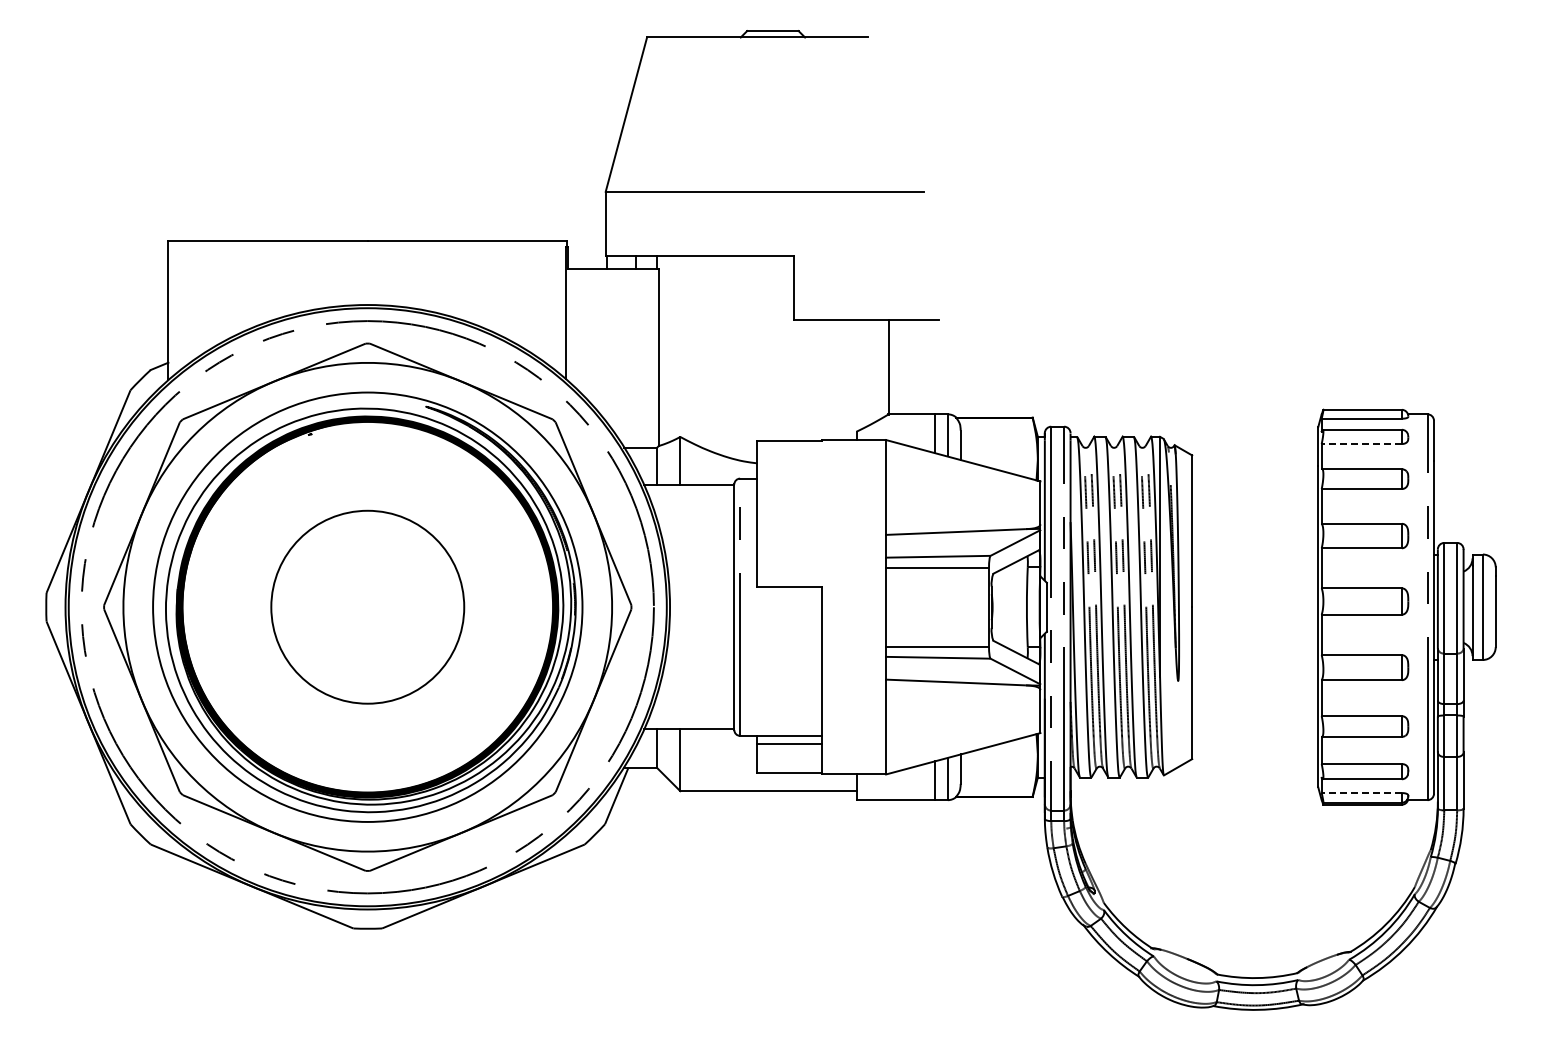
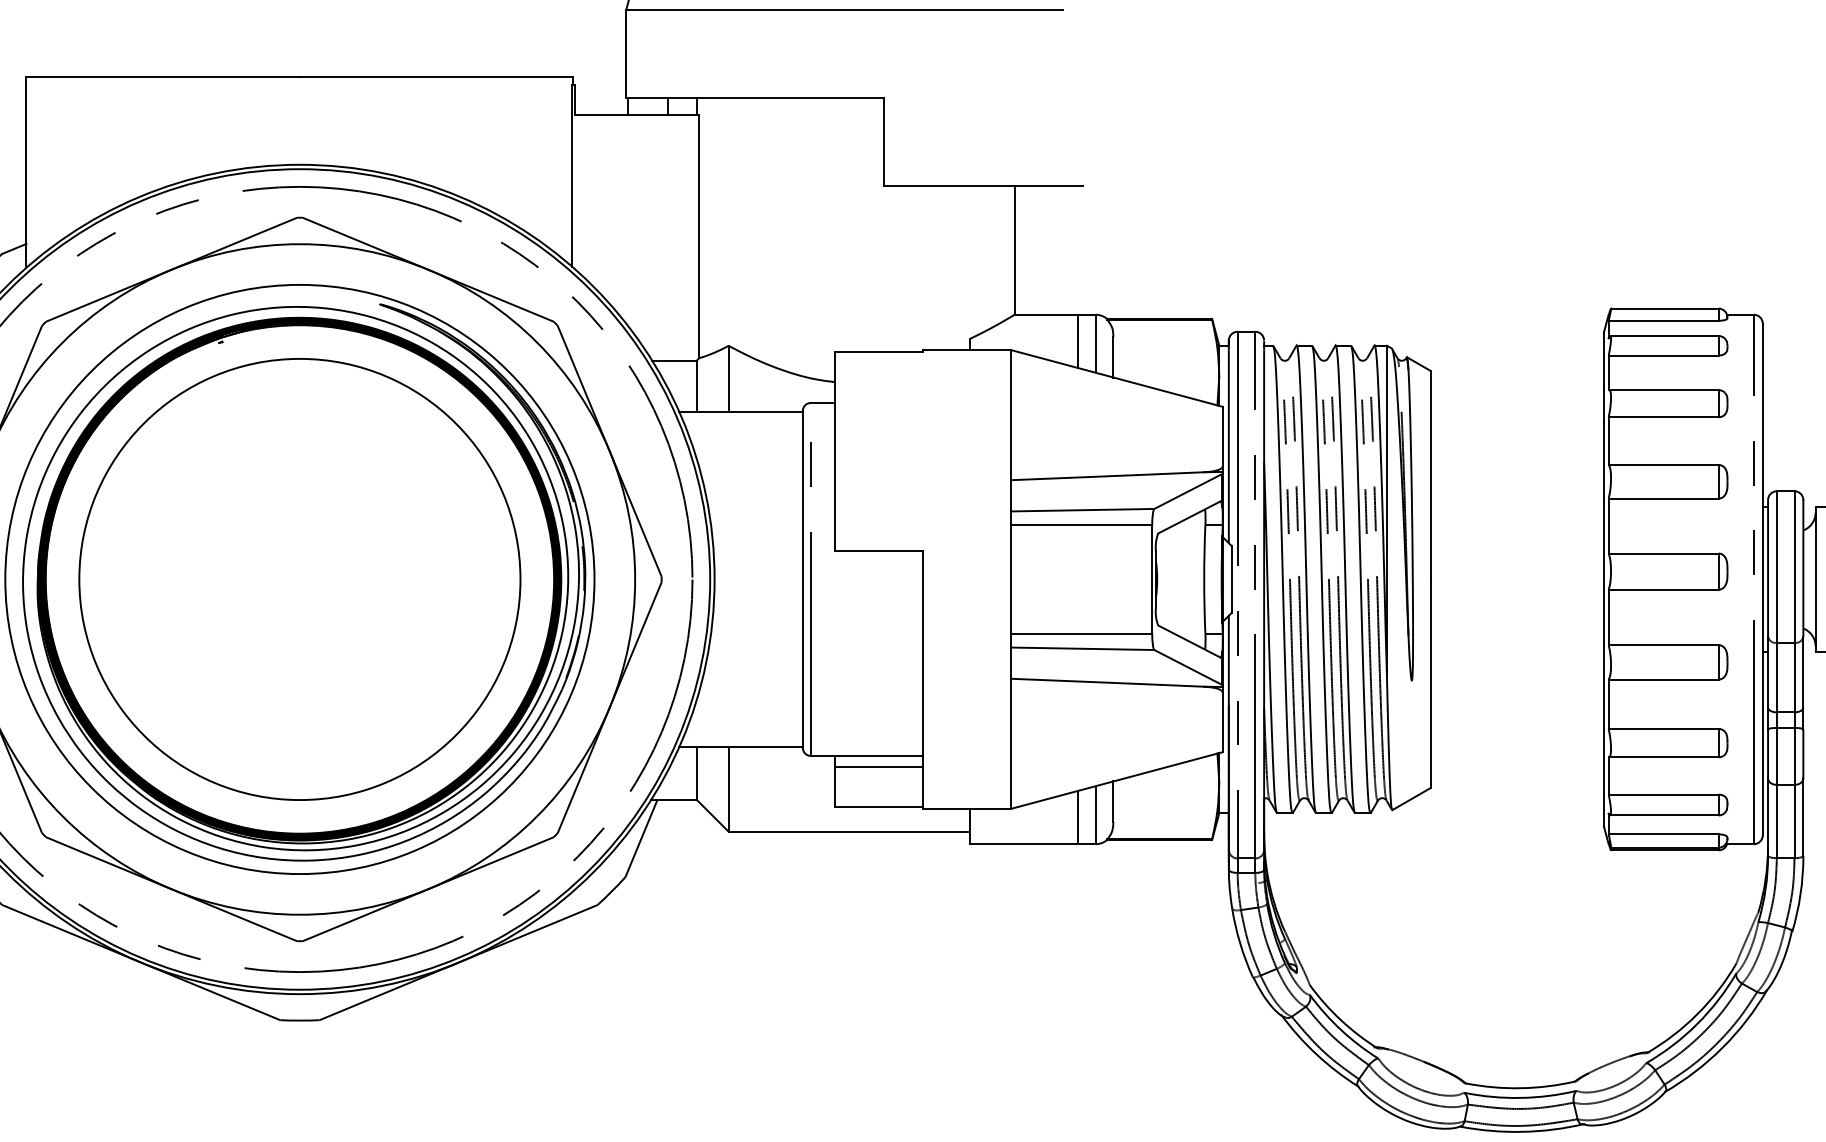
line: (1361, 444) -> (1663, 356), dashed -> solid
circle: (367, 607) -> (299, 579), size x1.67
line: (1361, 793) -> (1663, 835), dashed -> solid

